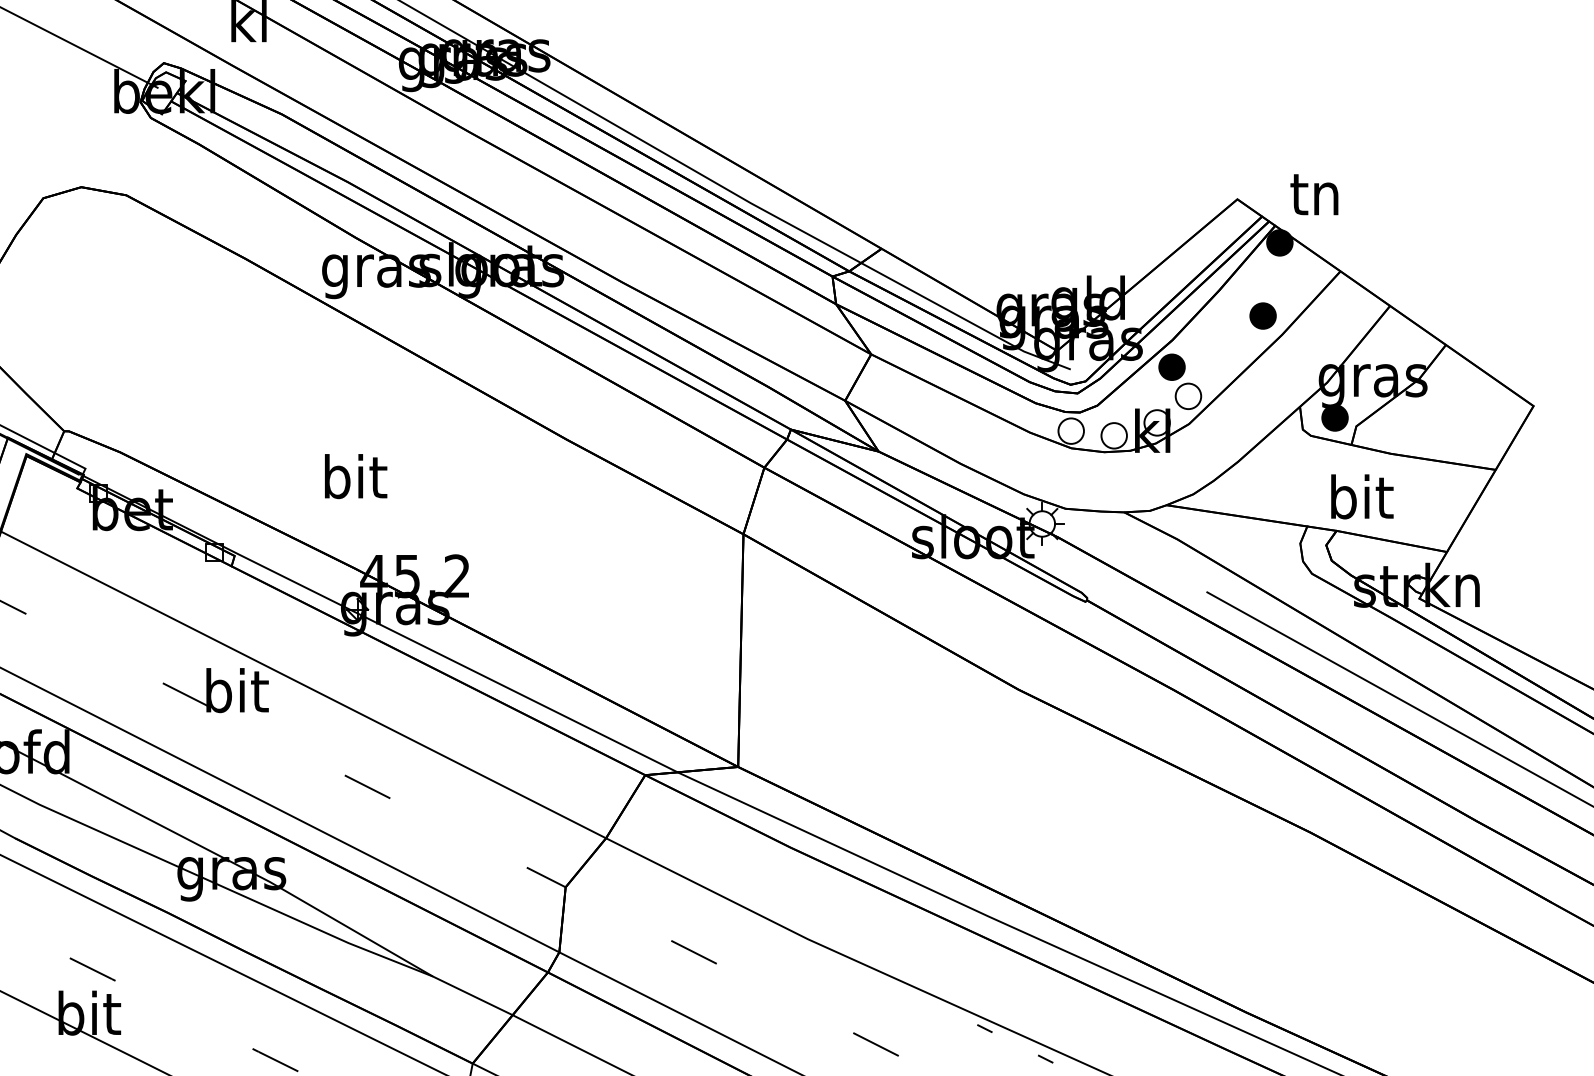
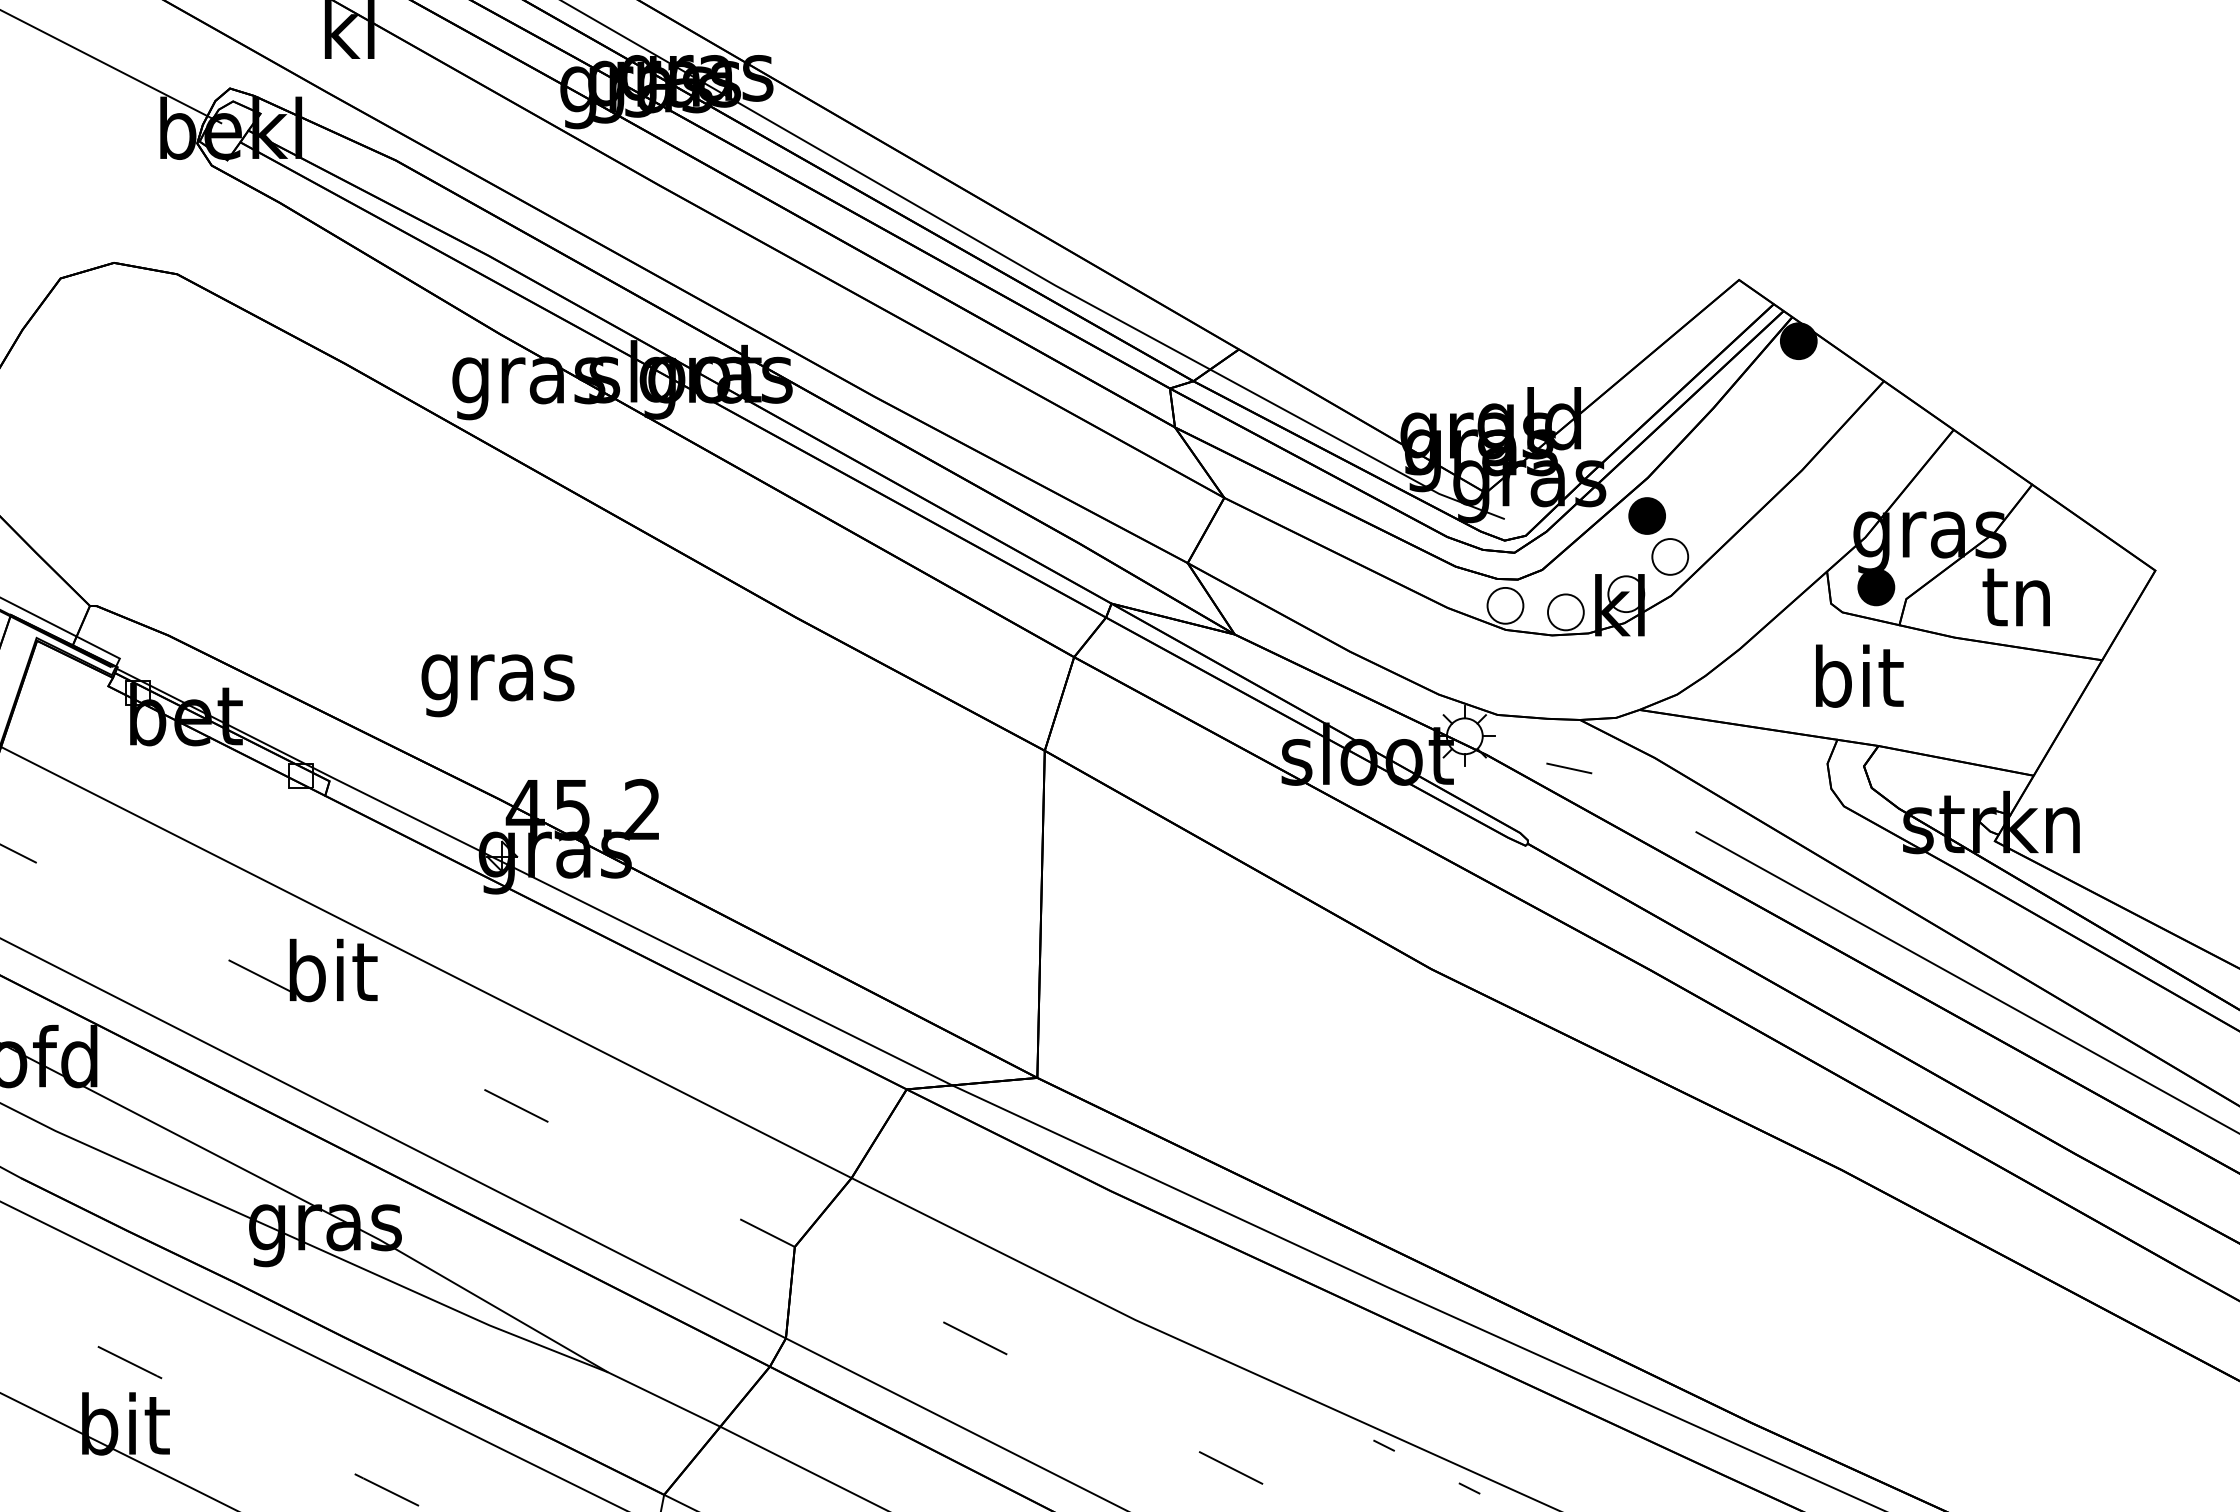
text: (1313, 194) -> (2015, 597), moved
part: (1262, 315) -> (1774, 443), removed
text: (354, 482) -> (497, 677), bit -> gras
text: (1362, 496) -> (1859, 675), moved
line: (1116, 546) -> (1569, 768), added

